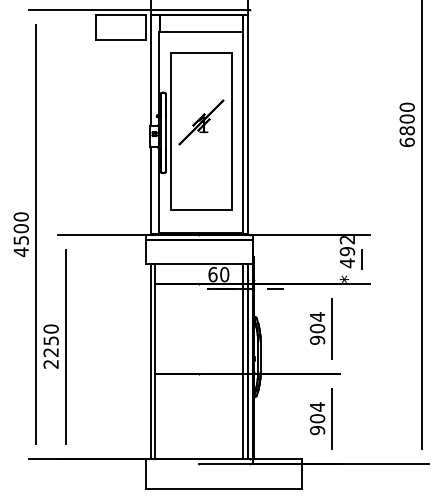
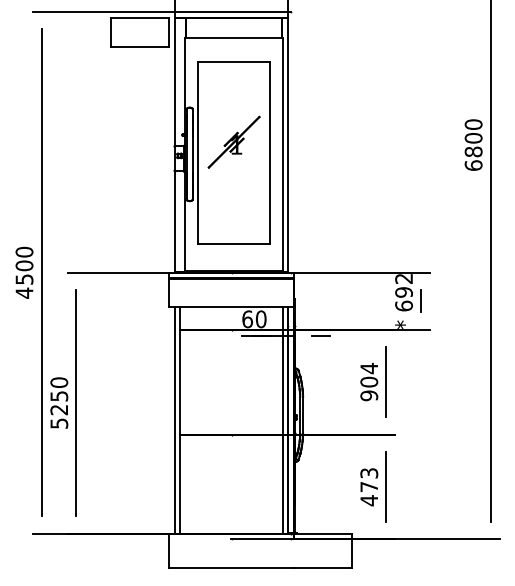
text: (346, 262) -> (403, 305), 492 -> 692
text: (51, 364) -> (59, 423), 2250 -> 5250
text: (317, 418) -> (369, 486), 904 -> 473

